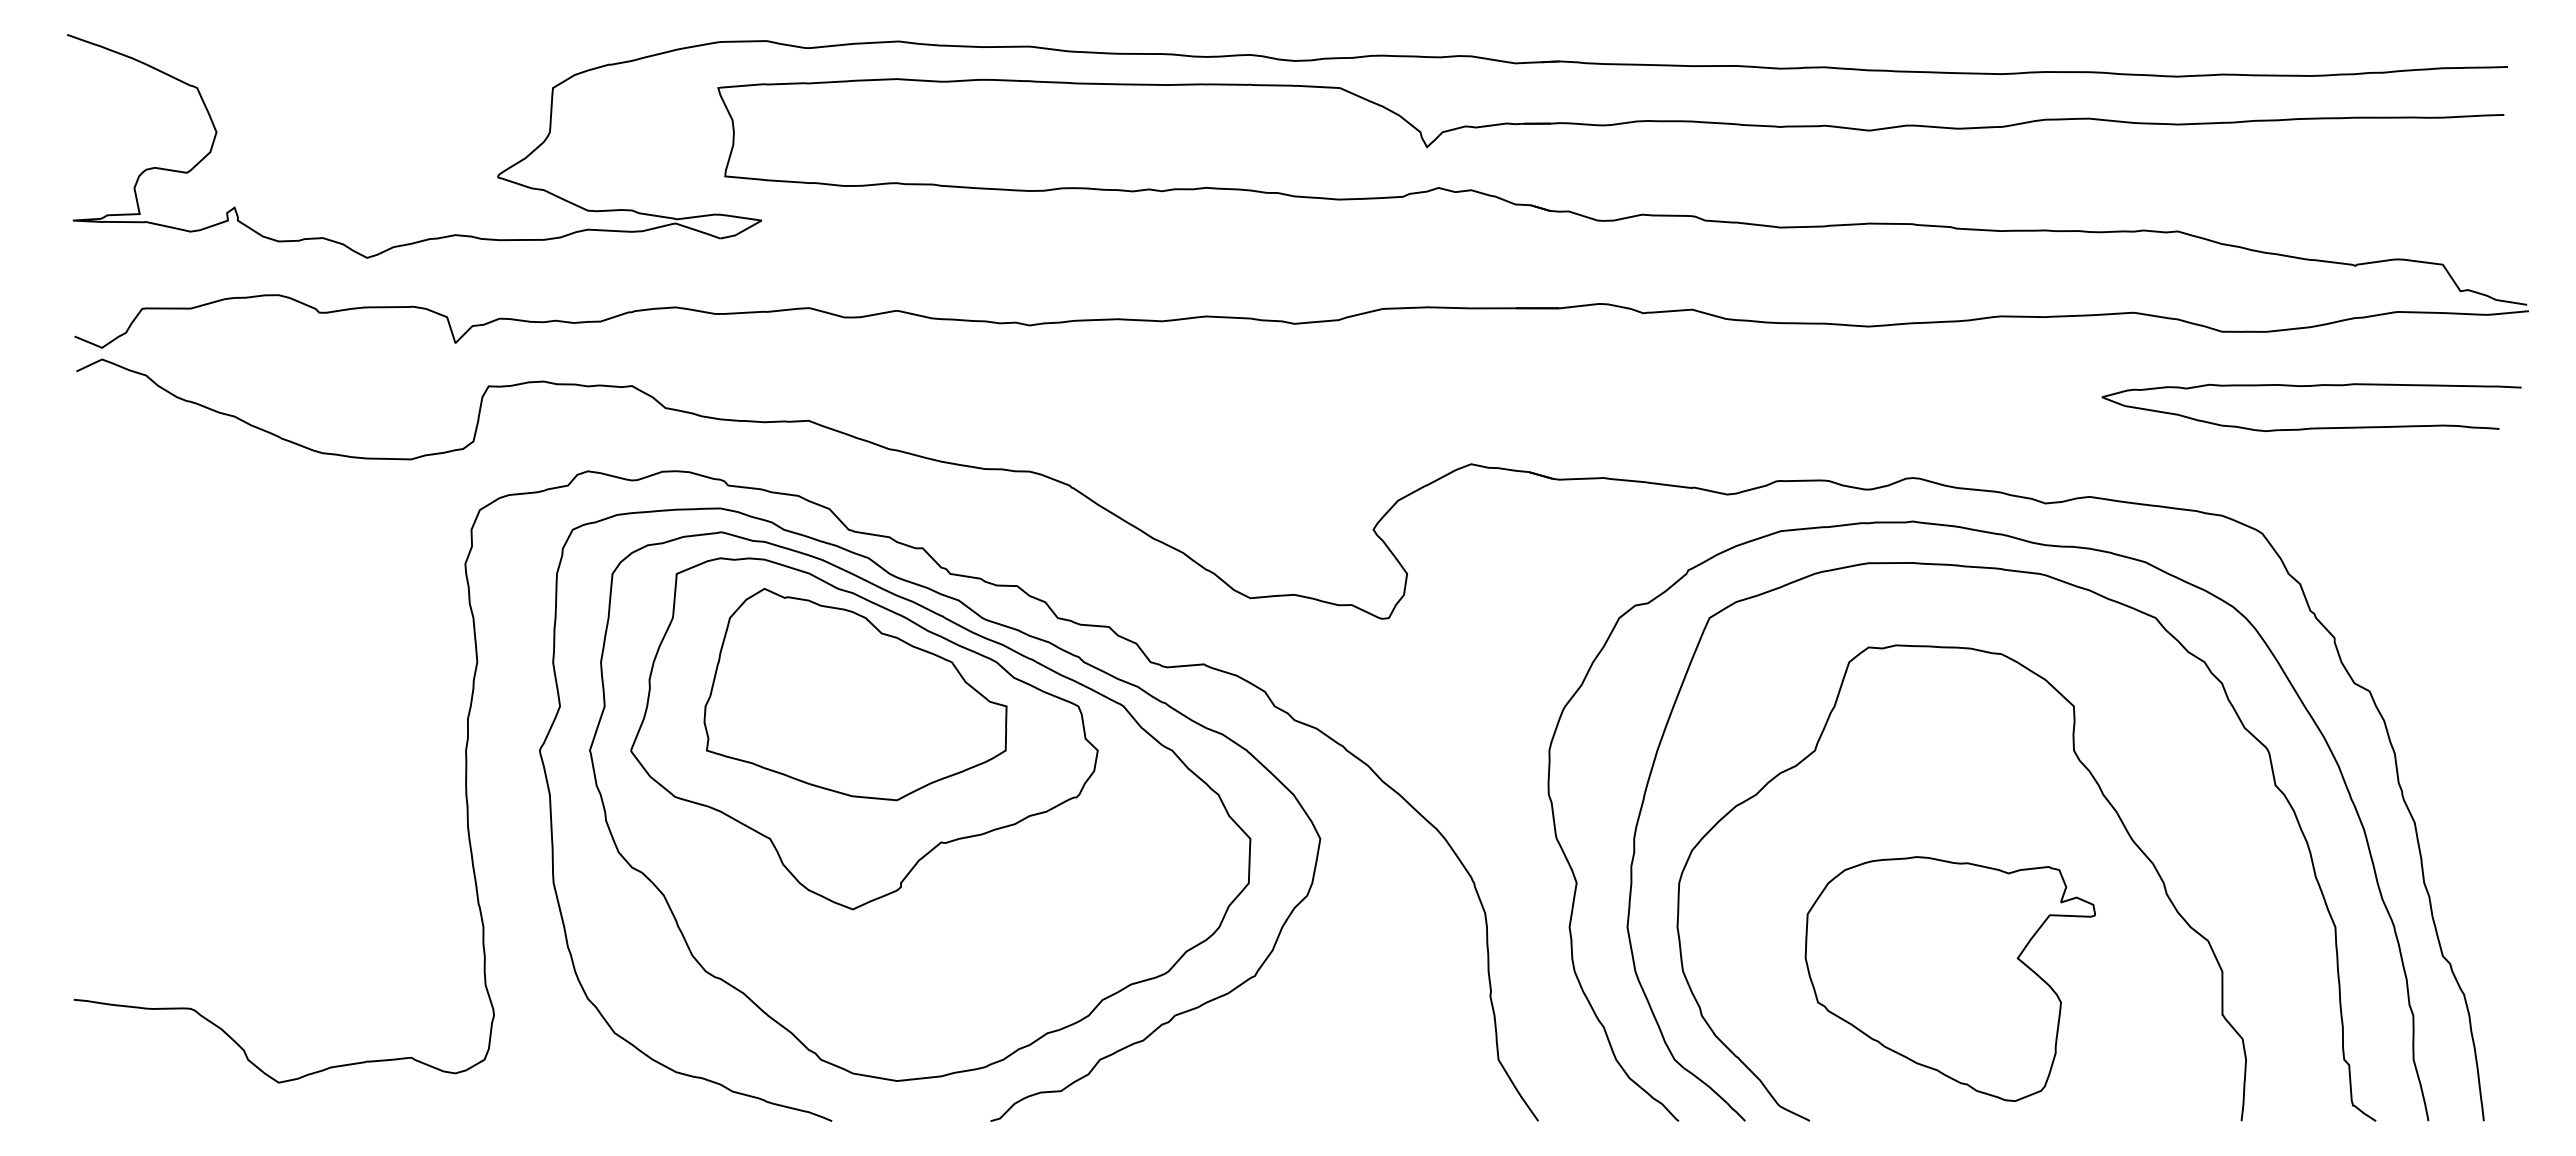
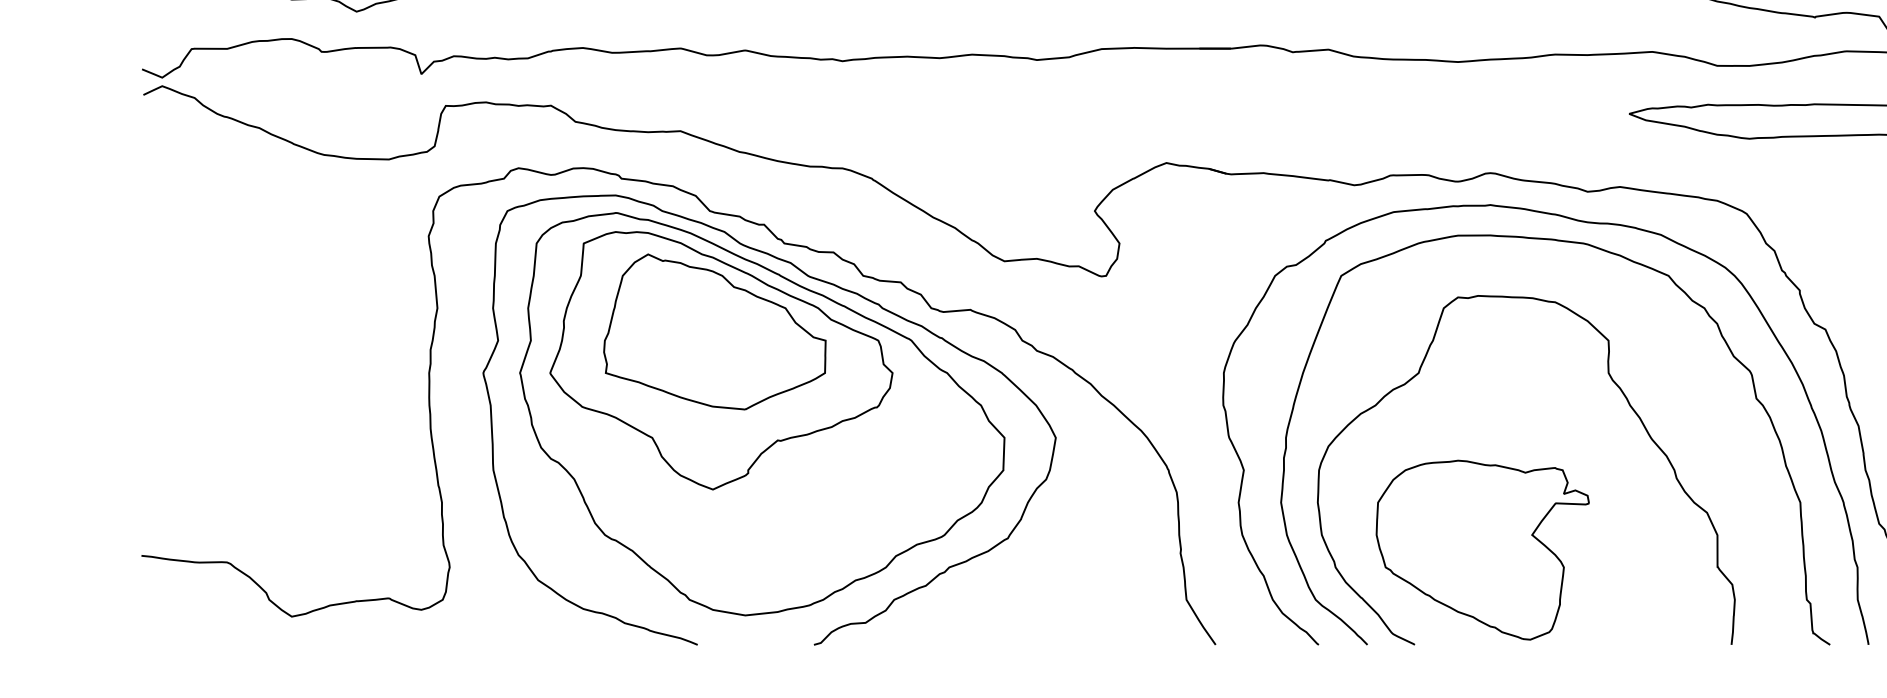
part: (1949, 978) -> (1482, 549), moved

